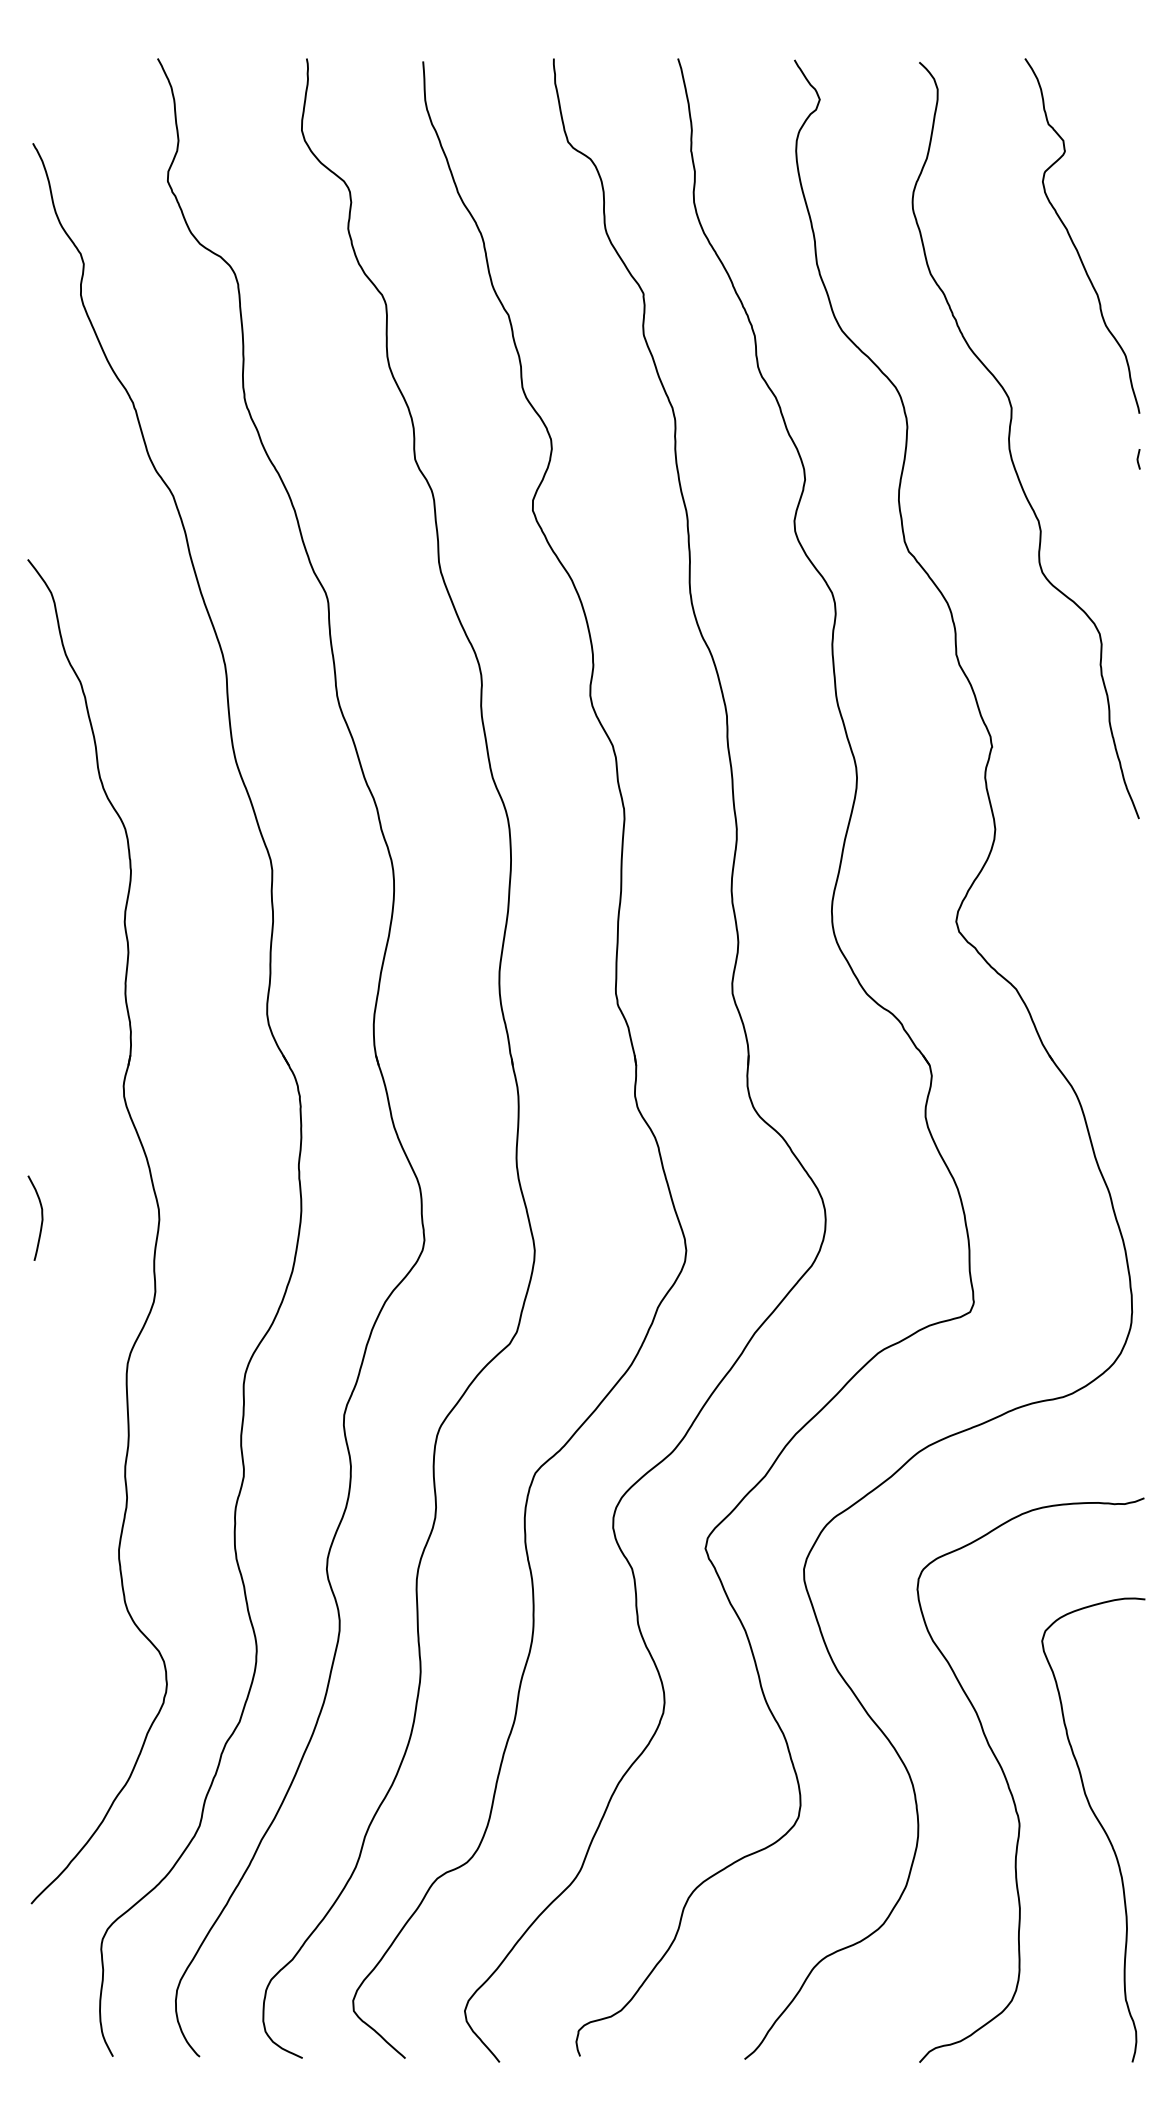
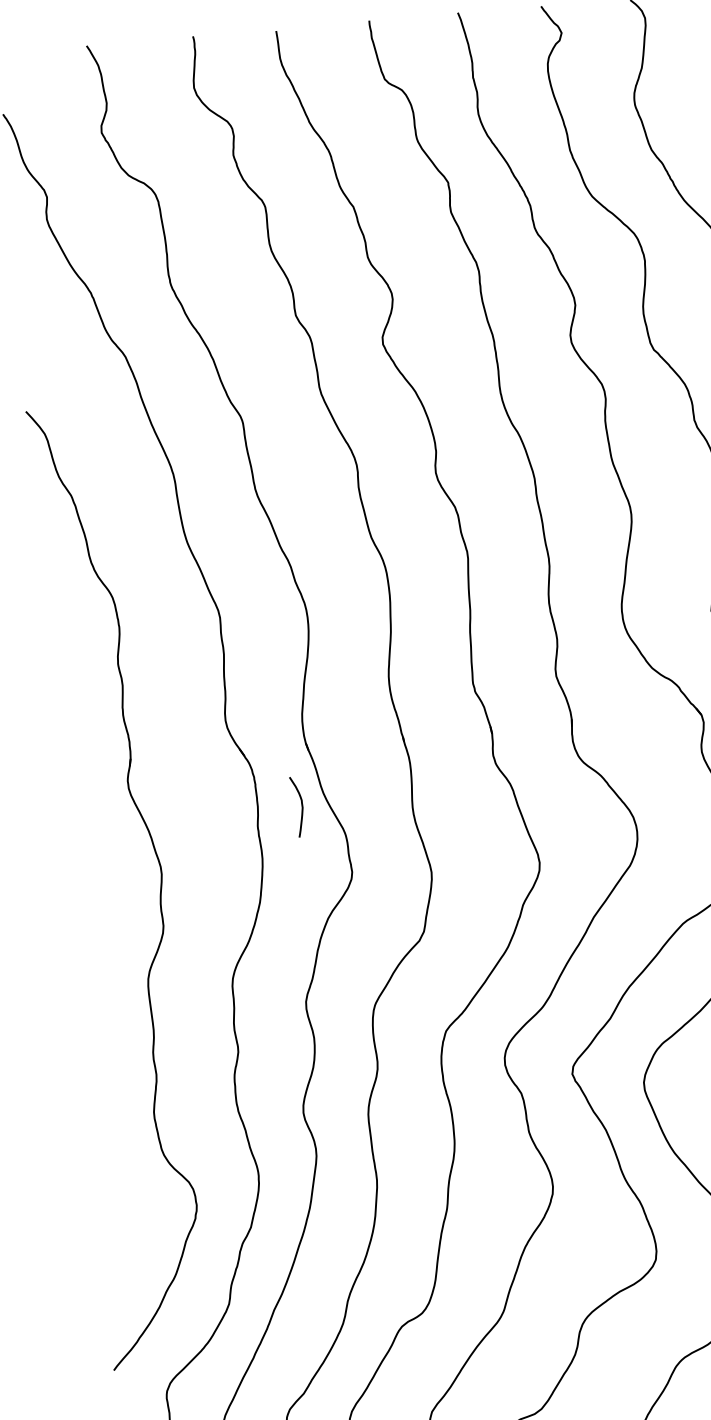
curve: (41, 1217) -> (301, 806), moved

